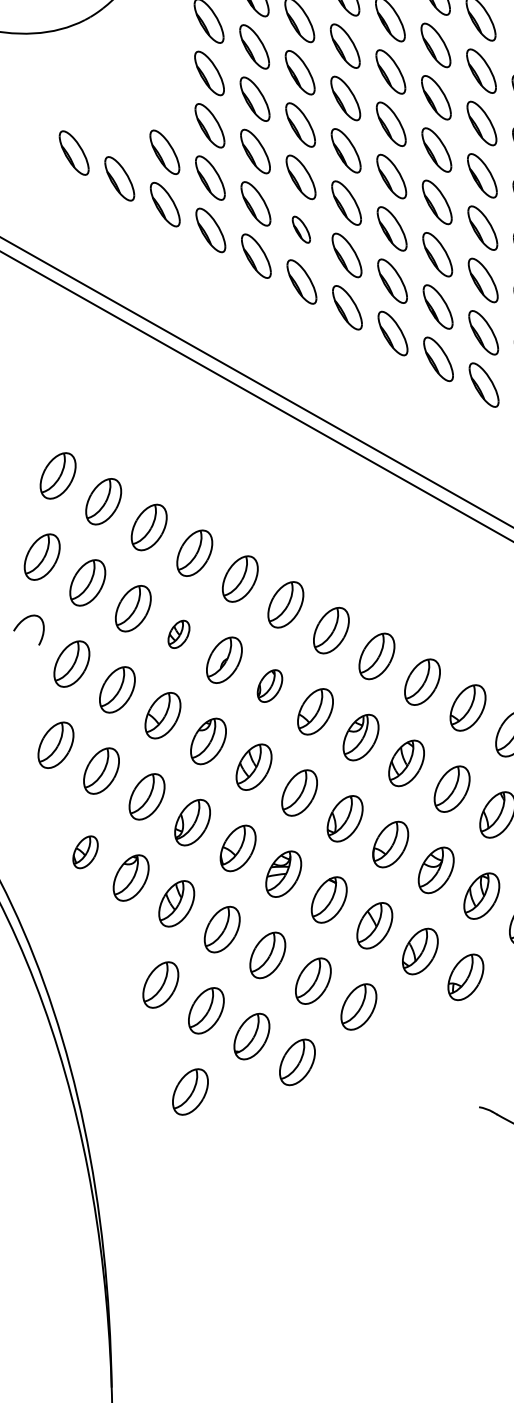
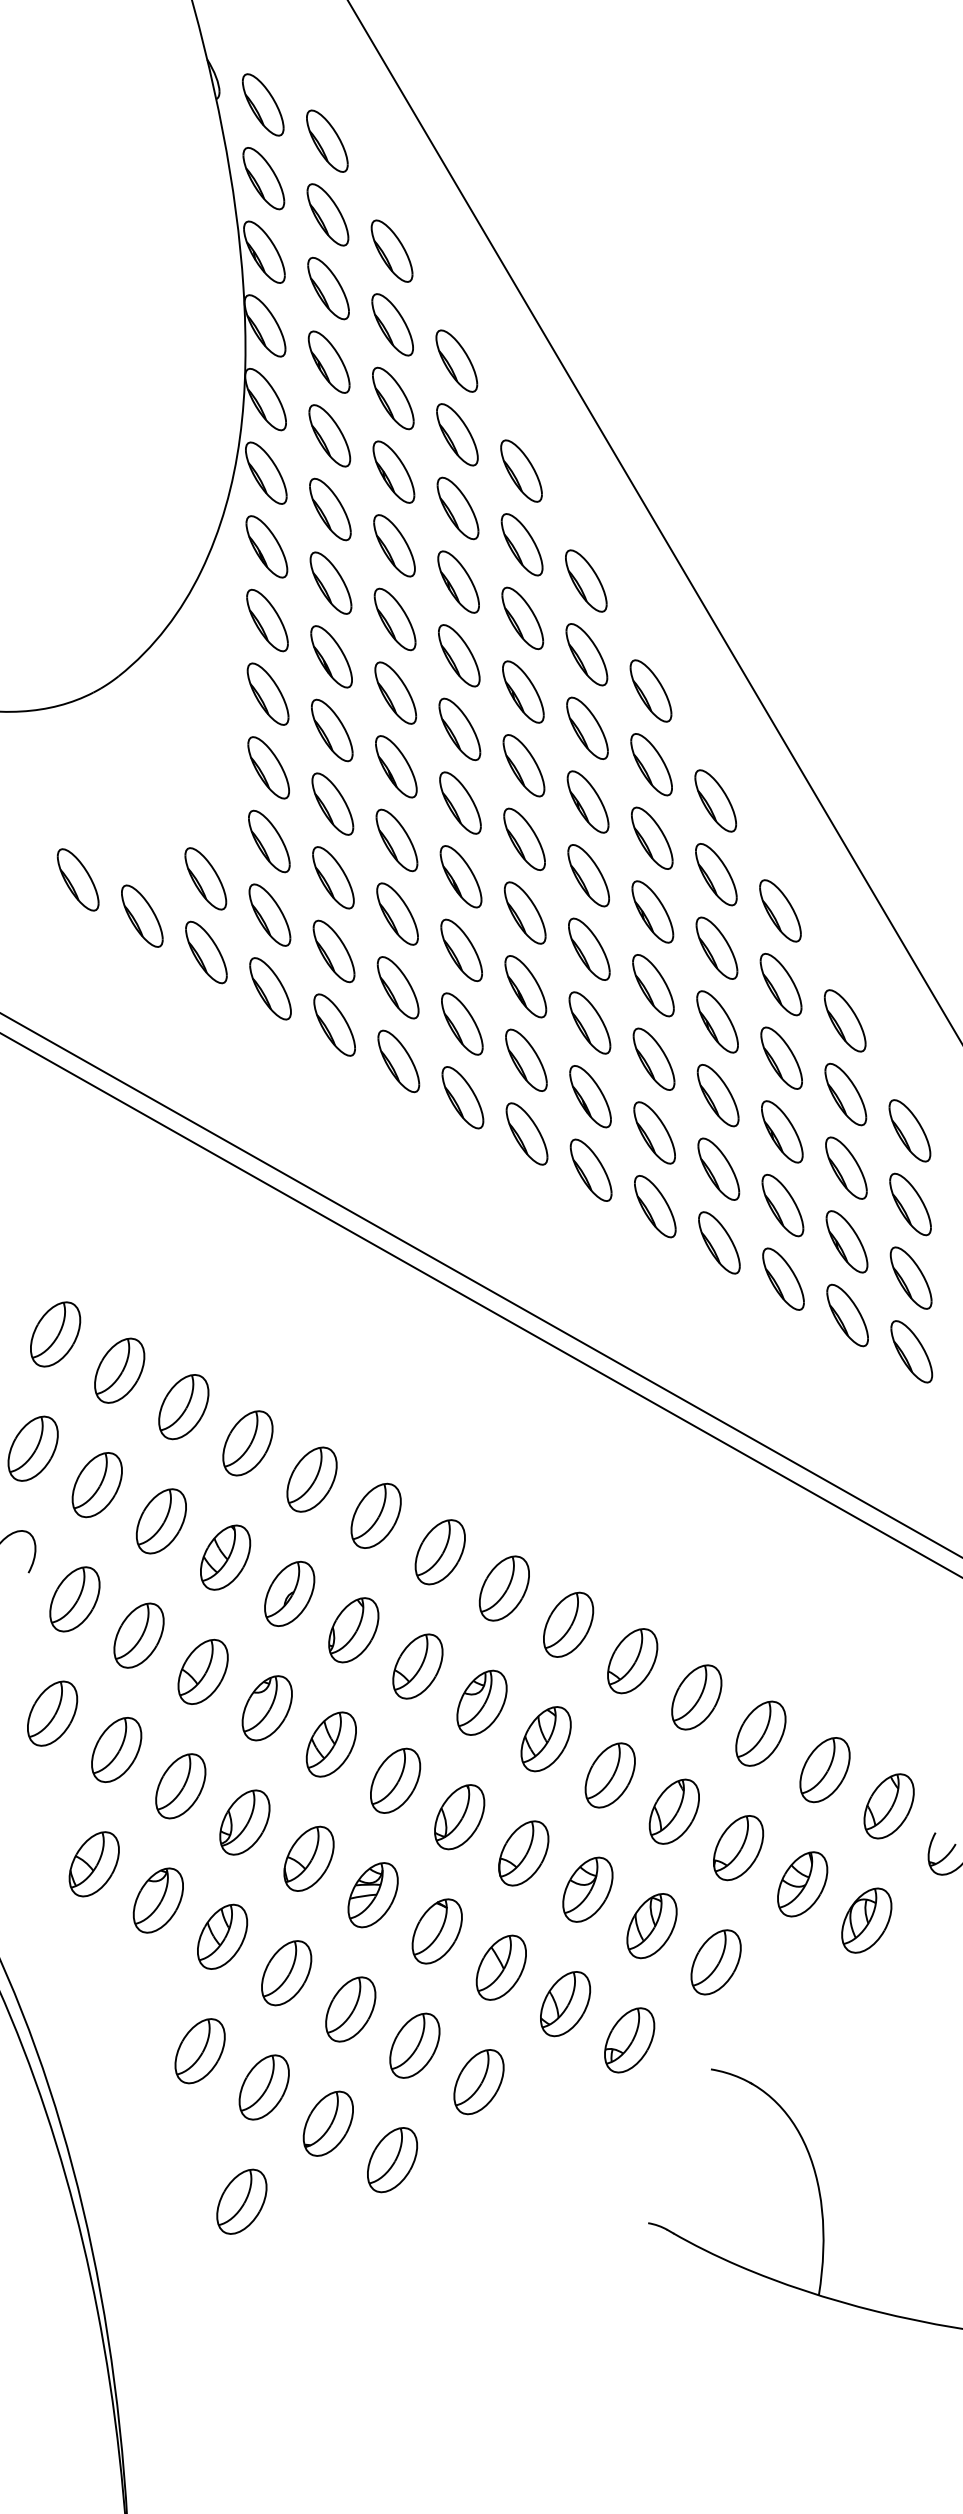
part: (301, 229) -> (397, 987), size x1.67
part: (178, 634) -> (225, 1557), size x1.67
part: (269, 686) -> (353, 1630), size x1.43
part: (85, 852) -> (93, 1864), size x1.43

